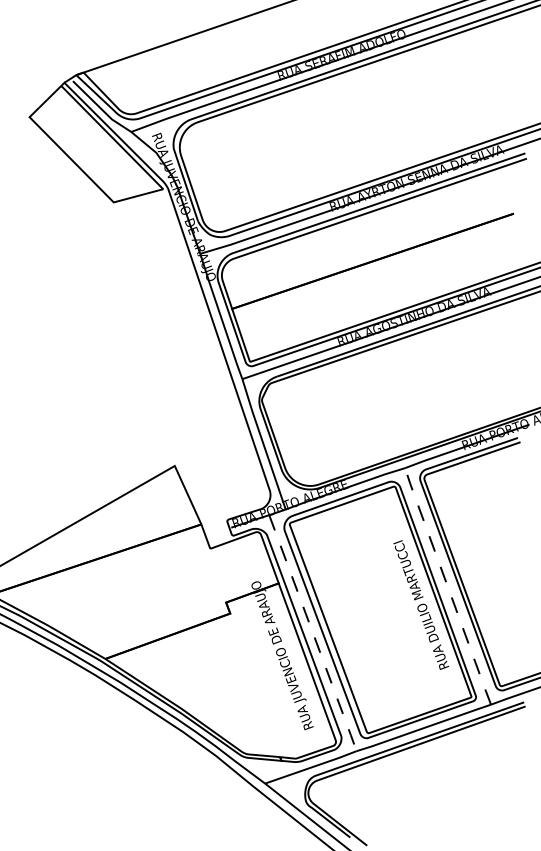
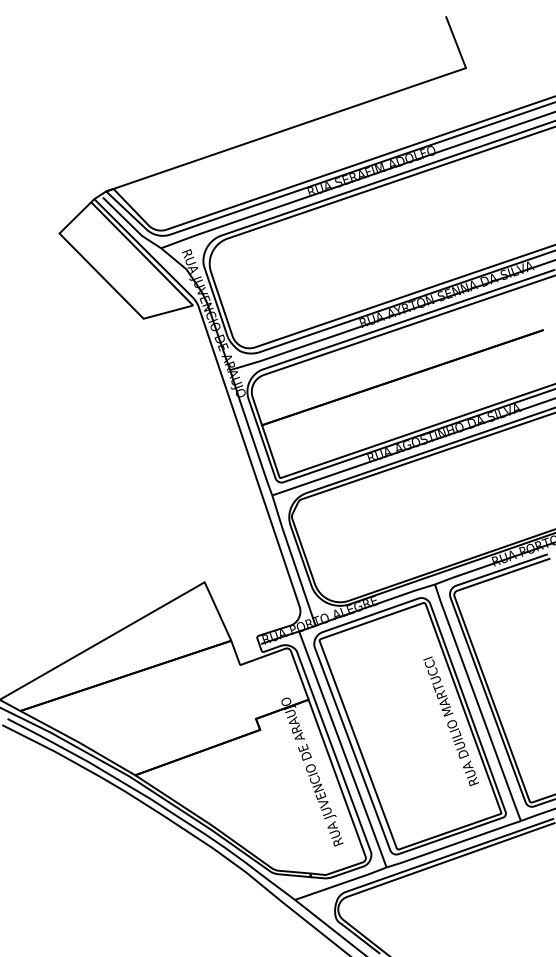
line: (447, 586) -> (477, 702), dashed -> solid
line: (312, 633) -> (342, 749), dashed -> solid

